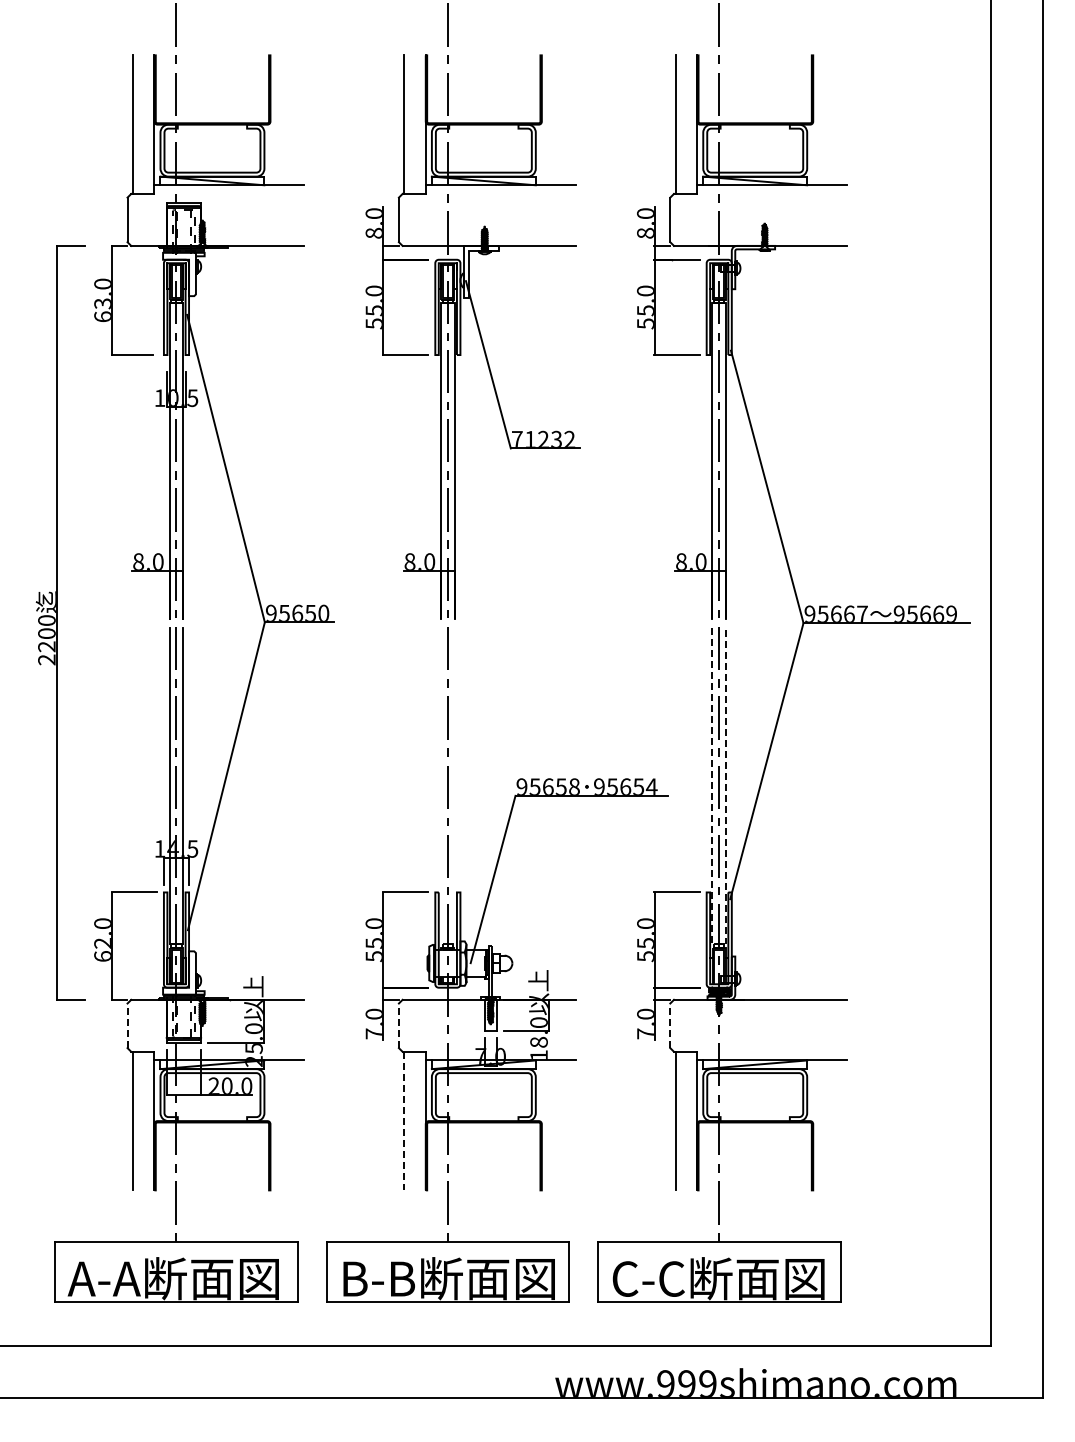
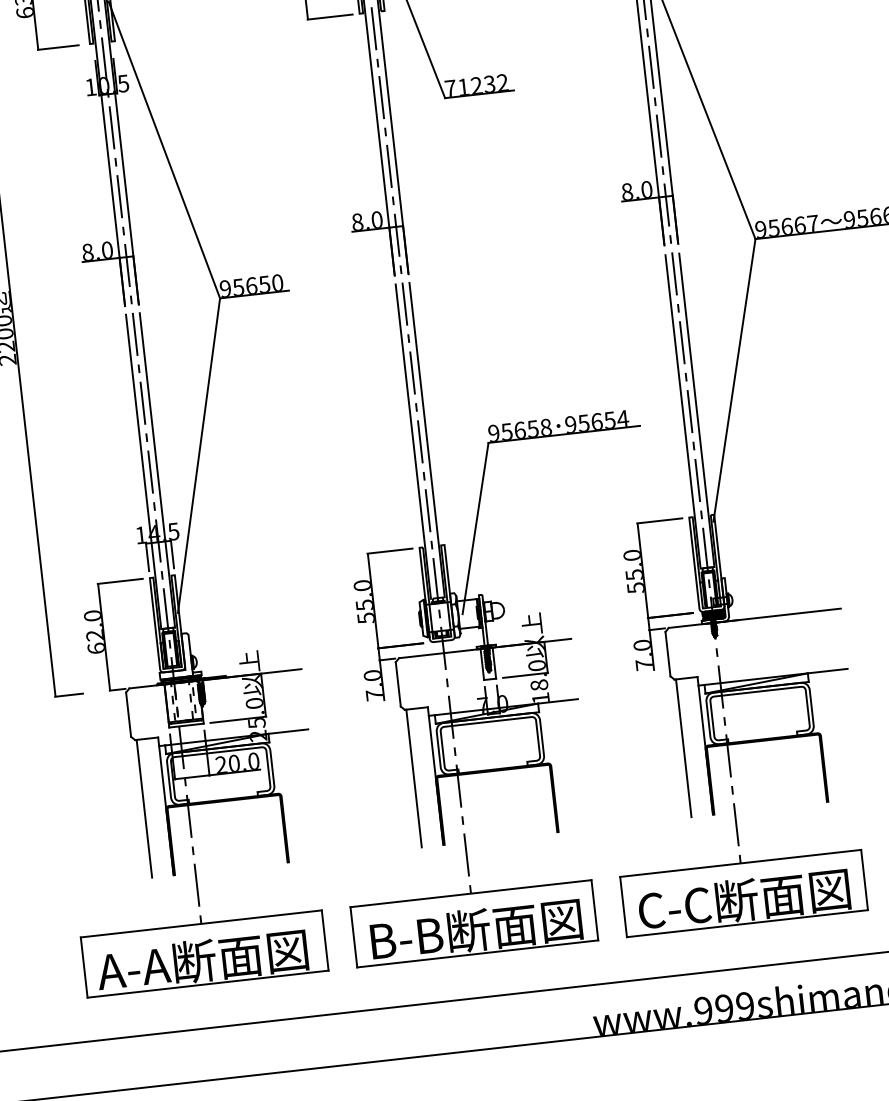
line: (440, 786) -> (412, 441), added
line: (454, 786) -> (426, 440), added
line: (719, 944) -> (707, 567), dashed -> solid
line: (127, 1025) -> (128, 714), dashed -> solid
line: (398, 1025) -> (397, 684), dashed -> solid
line: (670, 1025) -> (668, 653), dashed -> solid
line: (404, 1121) -> (414, 778), dashed -> solid

